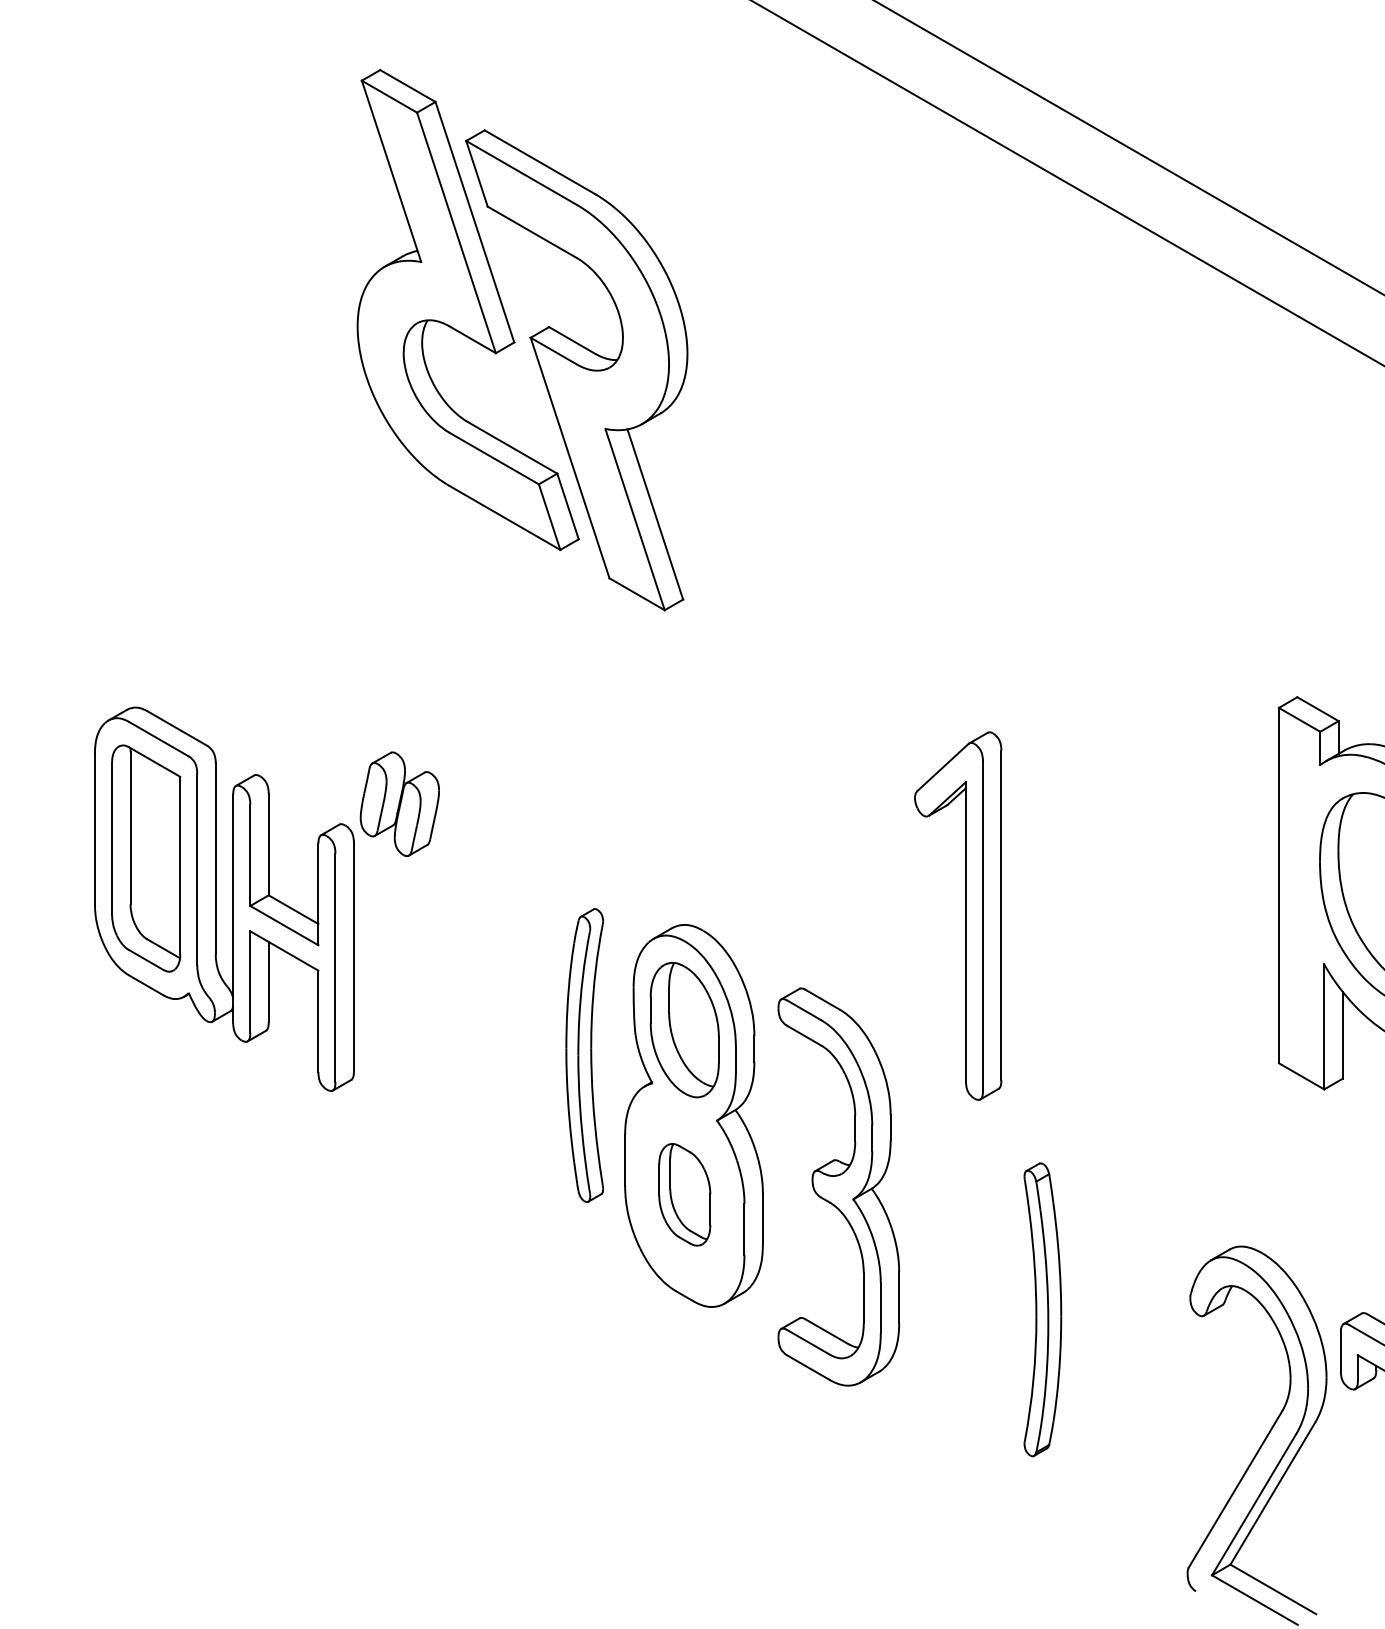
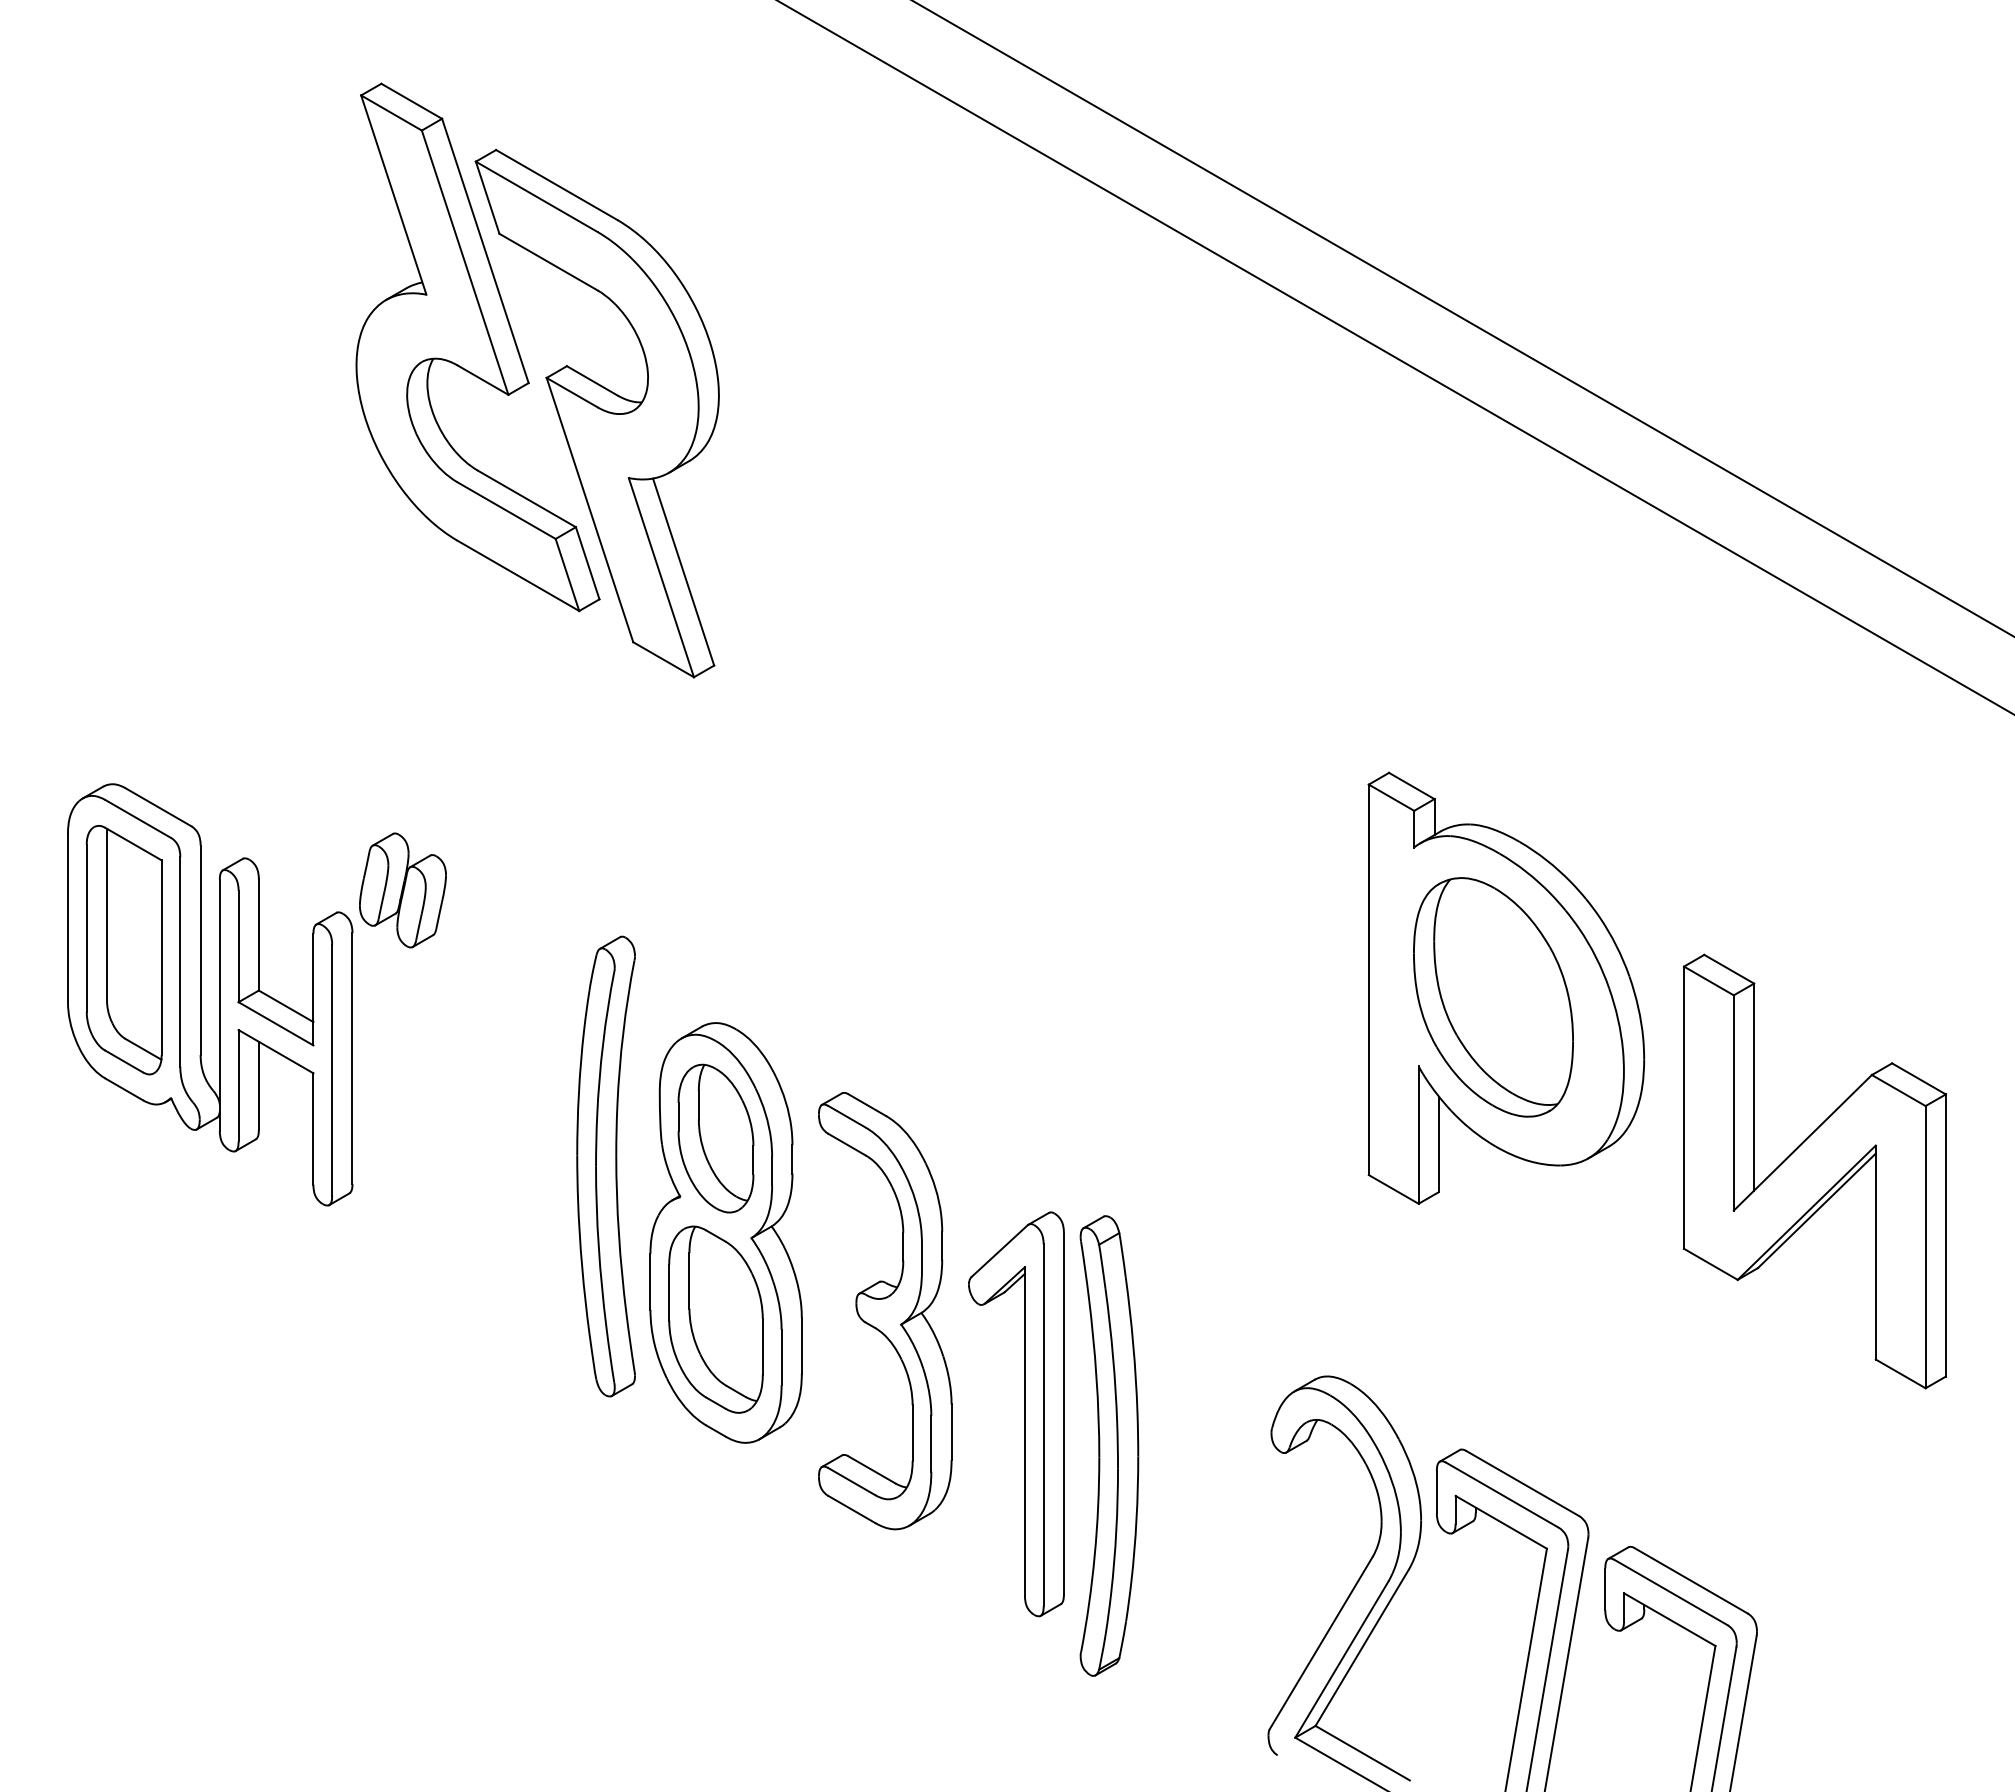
part: (965, 916) -> (1024, 1414), moved
part: (584, 1055) -> (605, 1166), size x1.43
part: (684, 1194) -> (715, 1319), size x1.67
part: (1042, 1309) -> (1109, 1445), size x1.43

